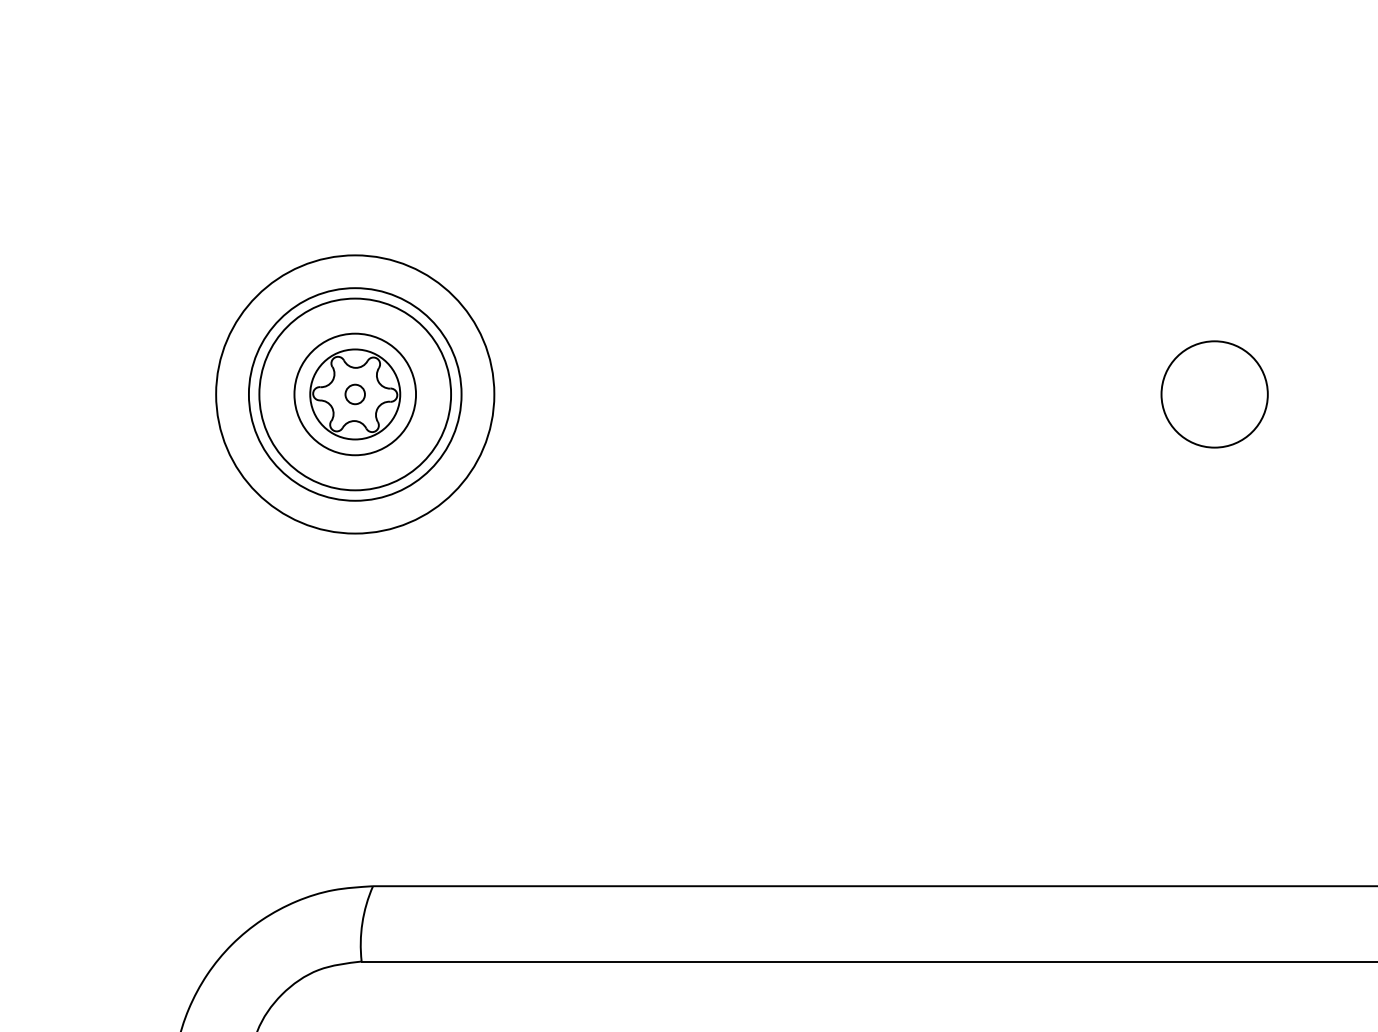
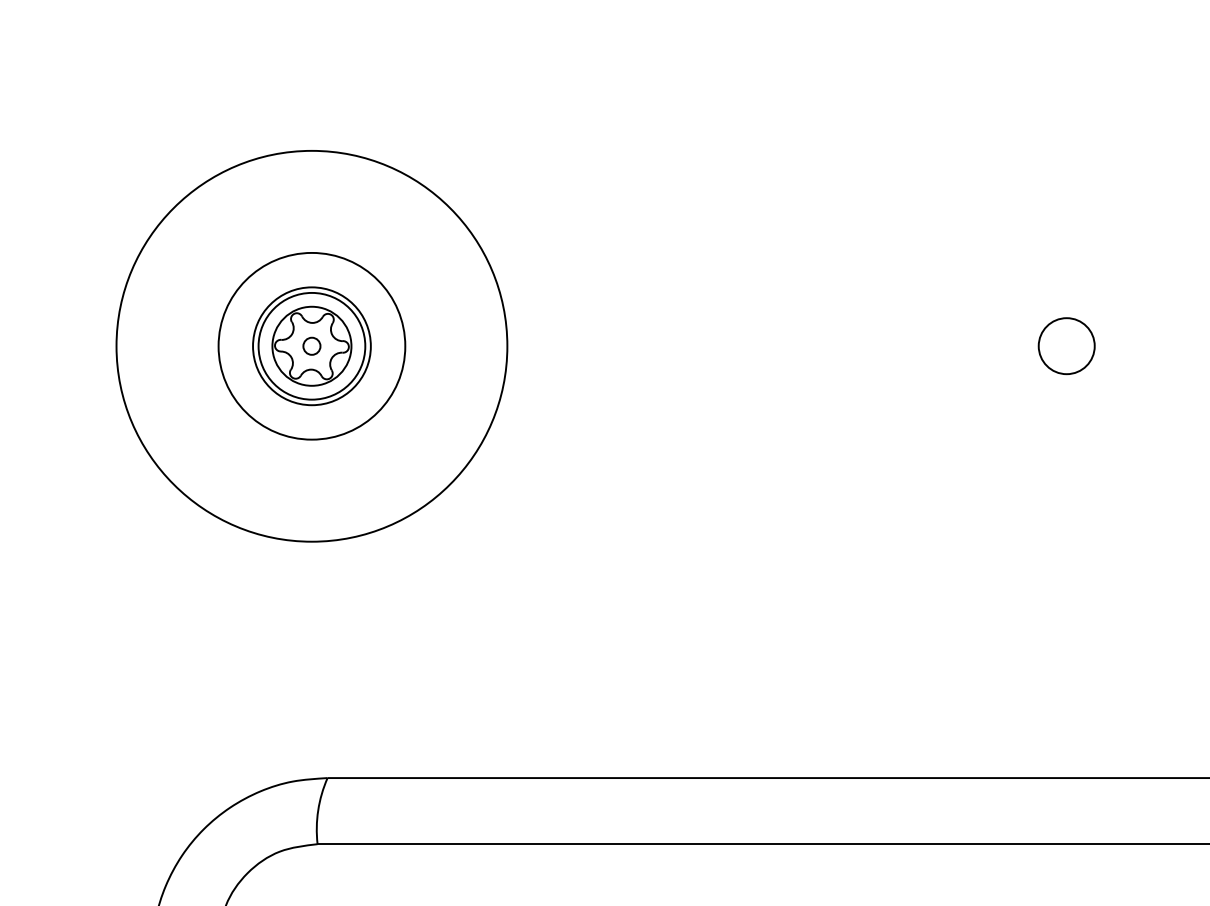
circle: (1214, 393) -> (1066, 345), size x0.6
circle: (354, 394) -> (311, 346), size x0.7
circle: (354, 394) -> (311, 346), size x1.6

